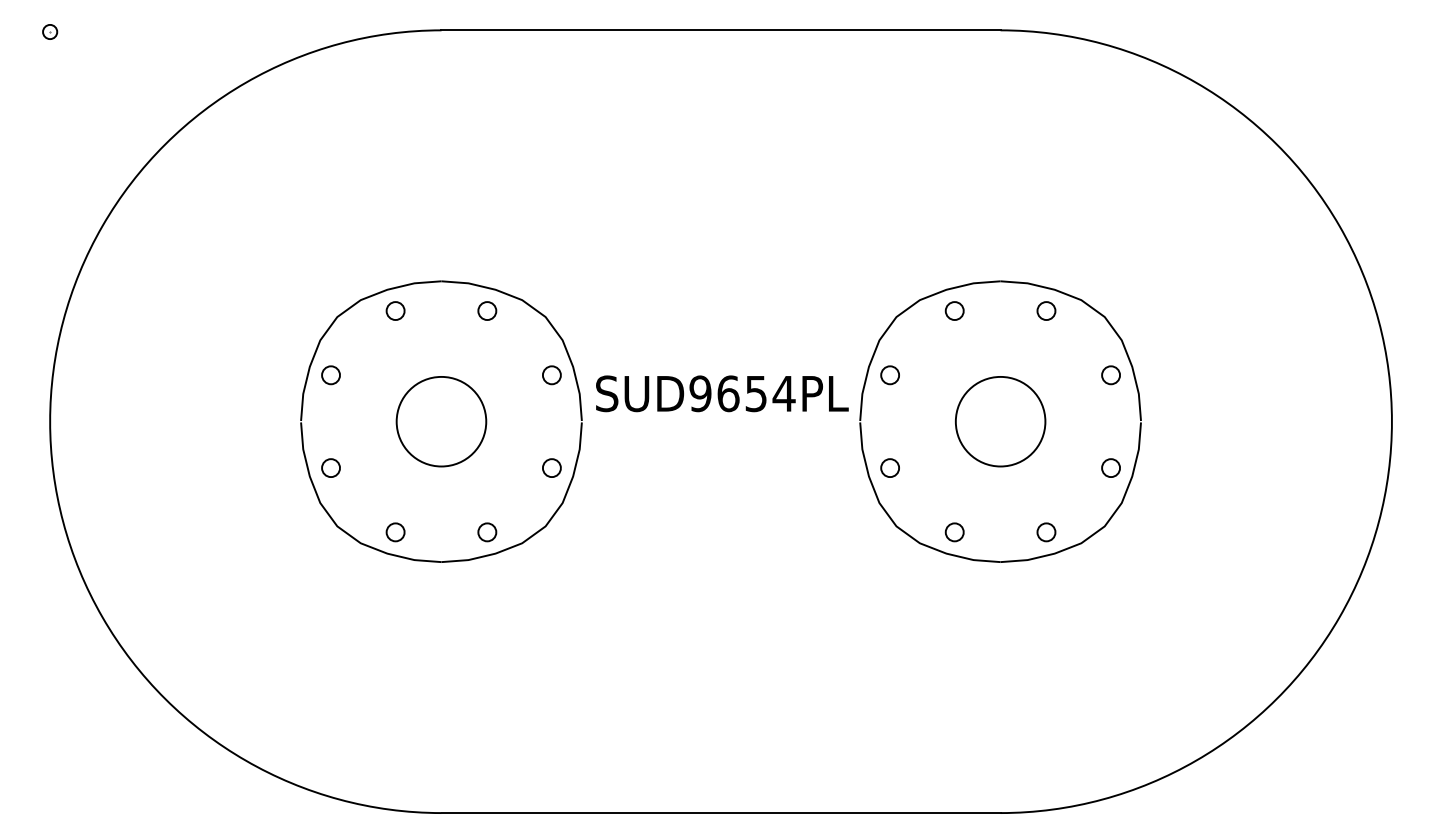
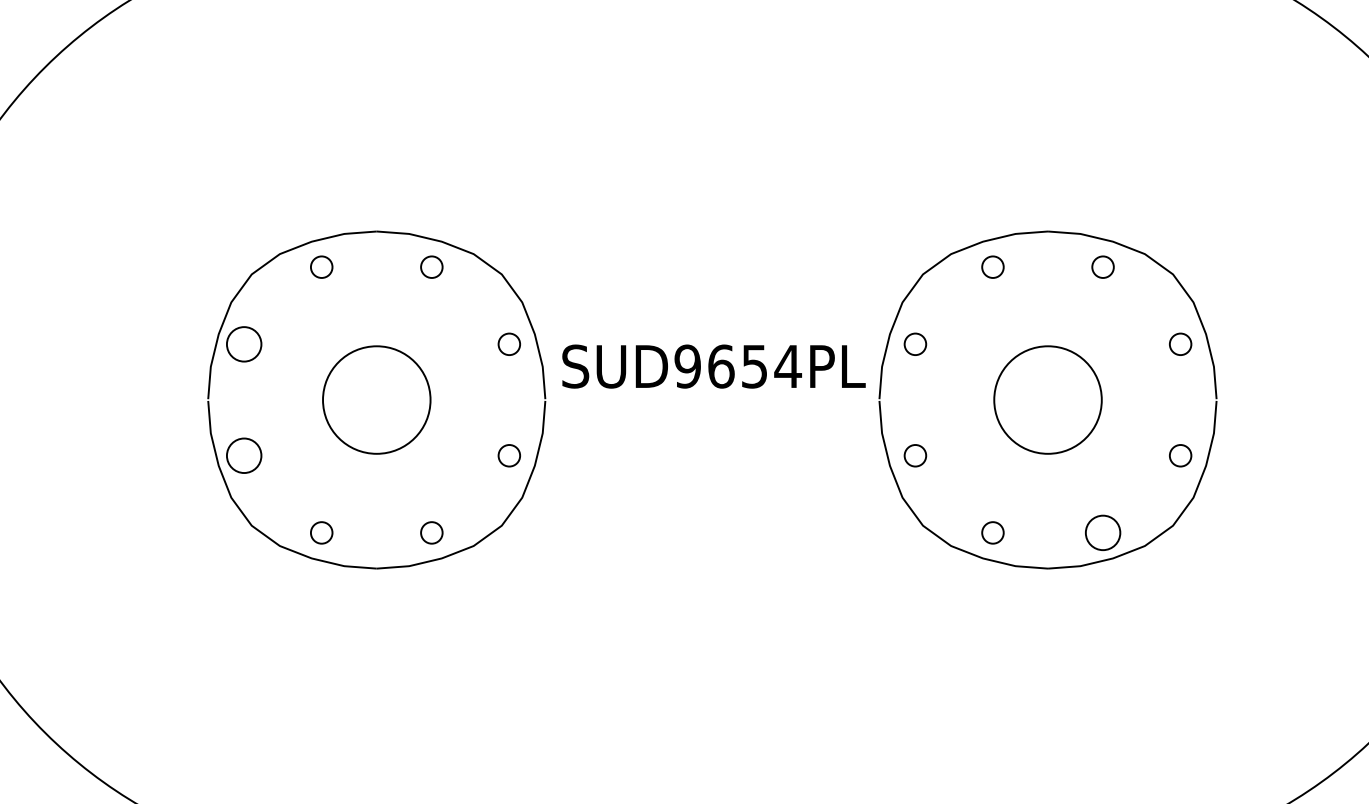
circle: (331, 375) -> (244, 344), size x1.6
circle: (331, 468) -> (244, 456), size x1.6
circle: (1046, 532) -> (1103, 533), size x1.6

